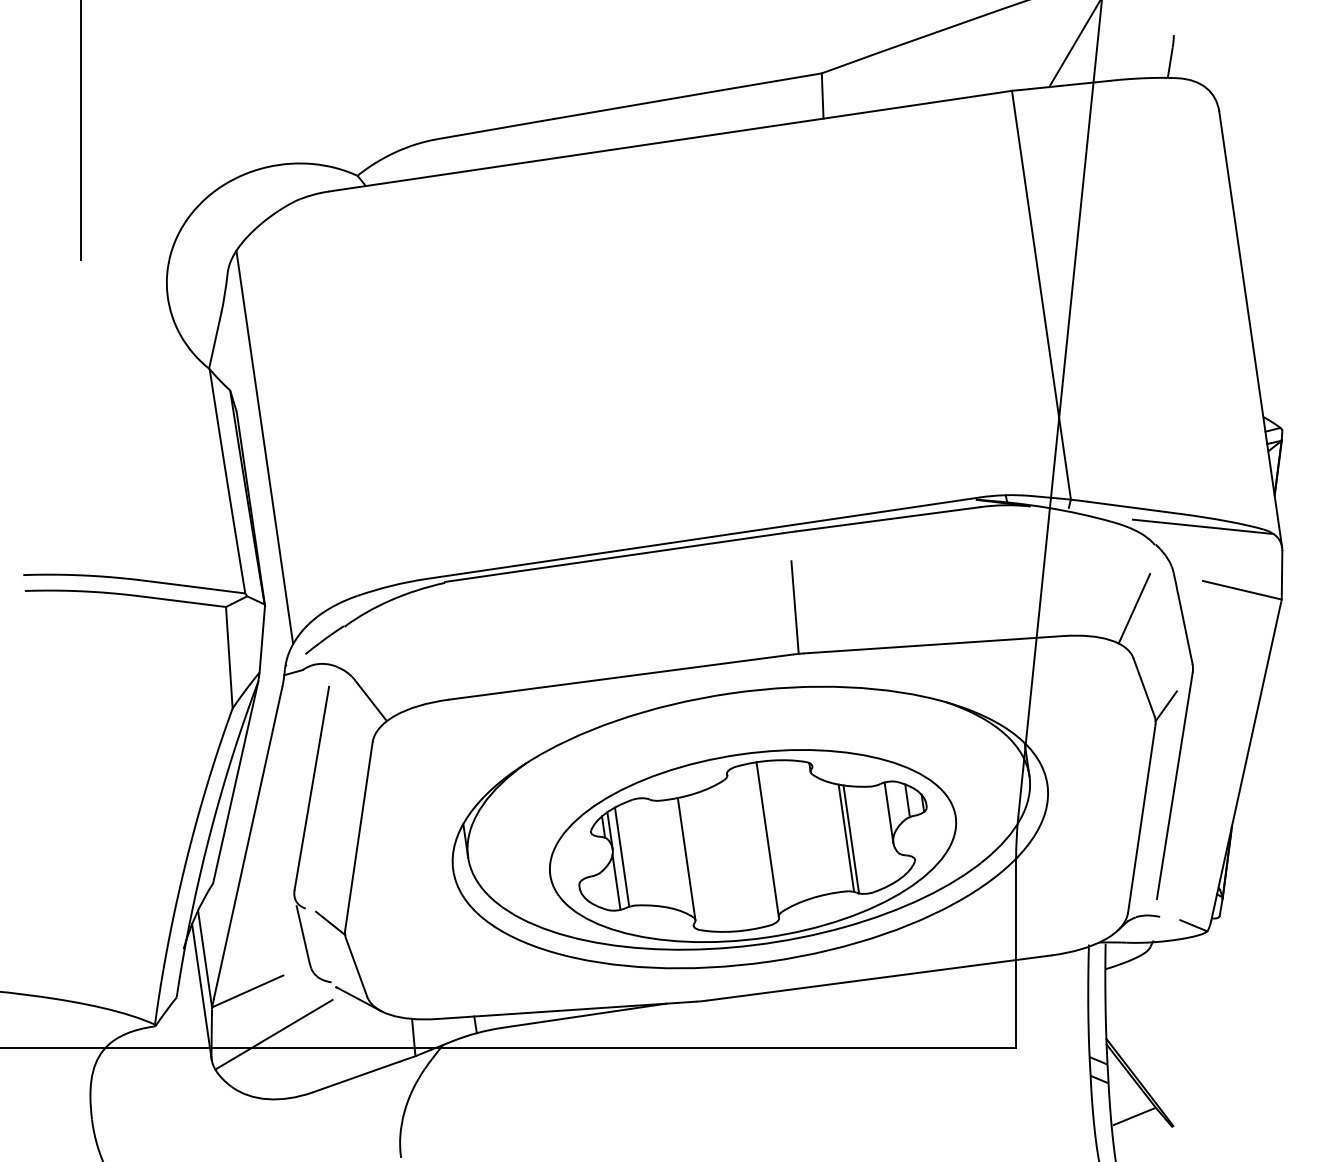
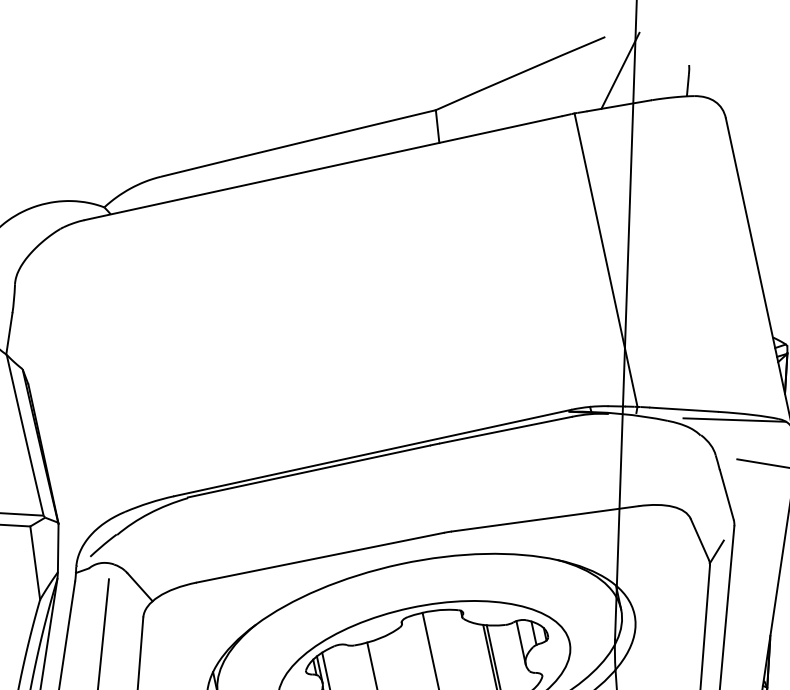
line: (264, 447) -> (50, 408), removed
line: (794, 607) -> (442, 498), removed
line: (1134, 608) -> (688, 482), removed

